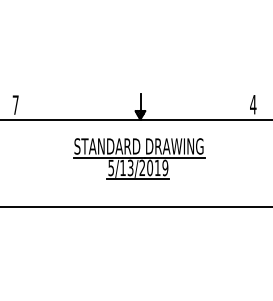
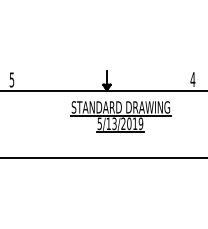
text: (15, 104) -> (11, 79), 7 -> 5
part: (138, 158) -> (120, 116), moved

